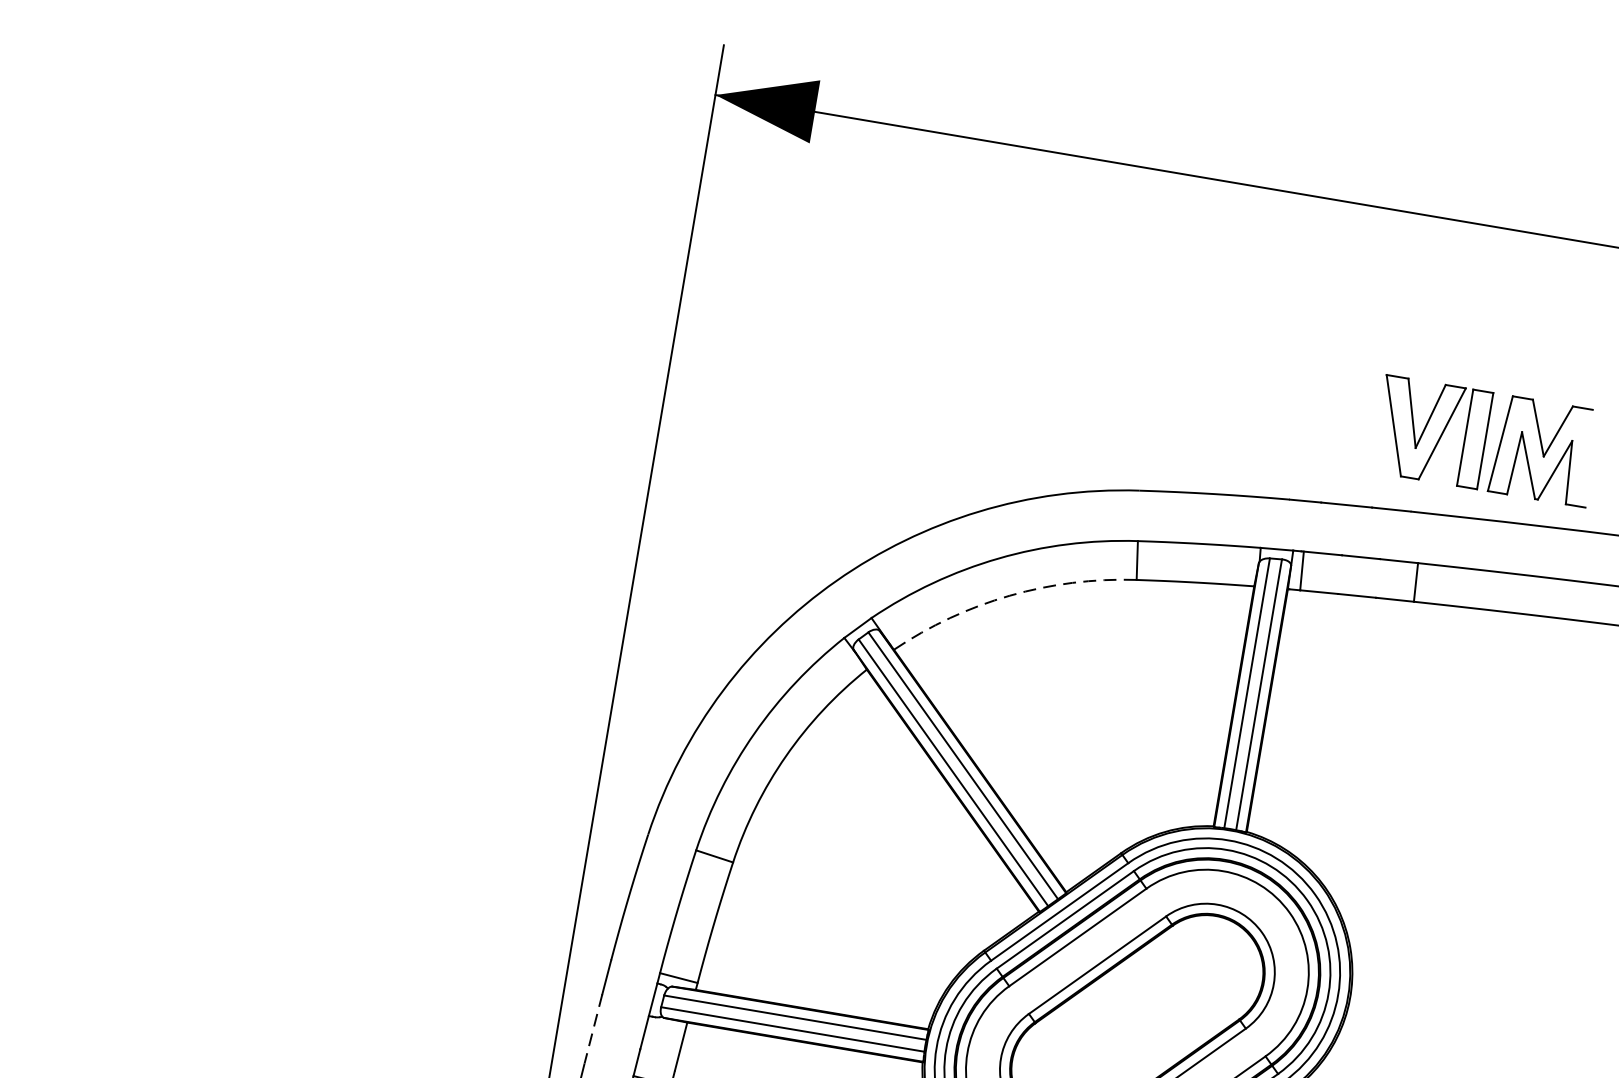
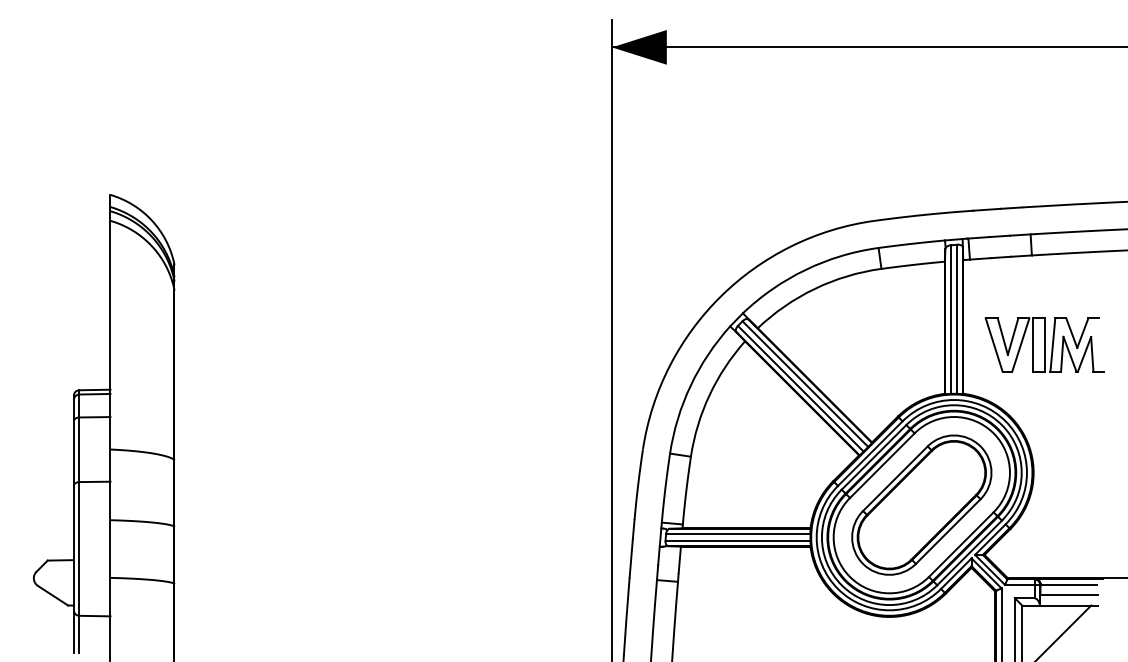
part: (1485, 440) -> (1044, 344), moved
arc: (1009, 594) -> (814, 288), dashed -> solid
line: (593, 1030) -> (631, 559), dashed -> solid

